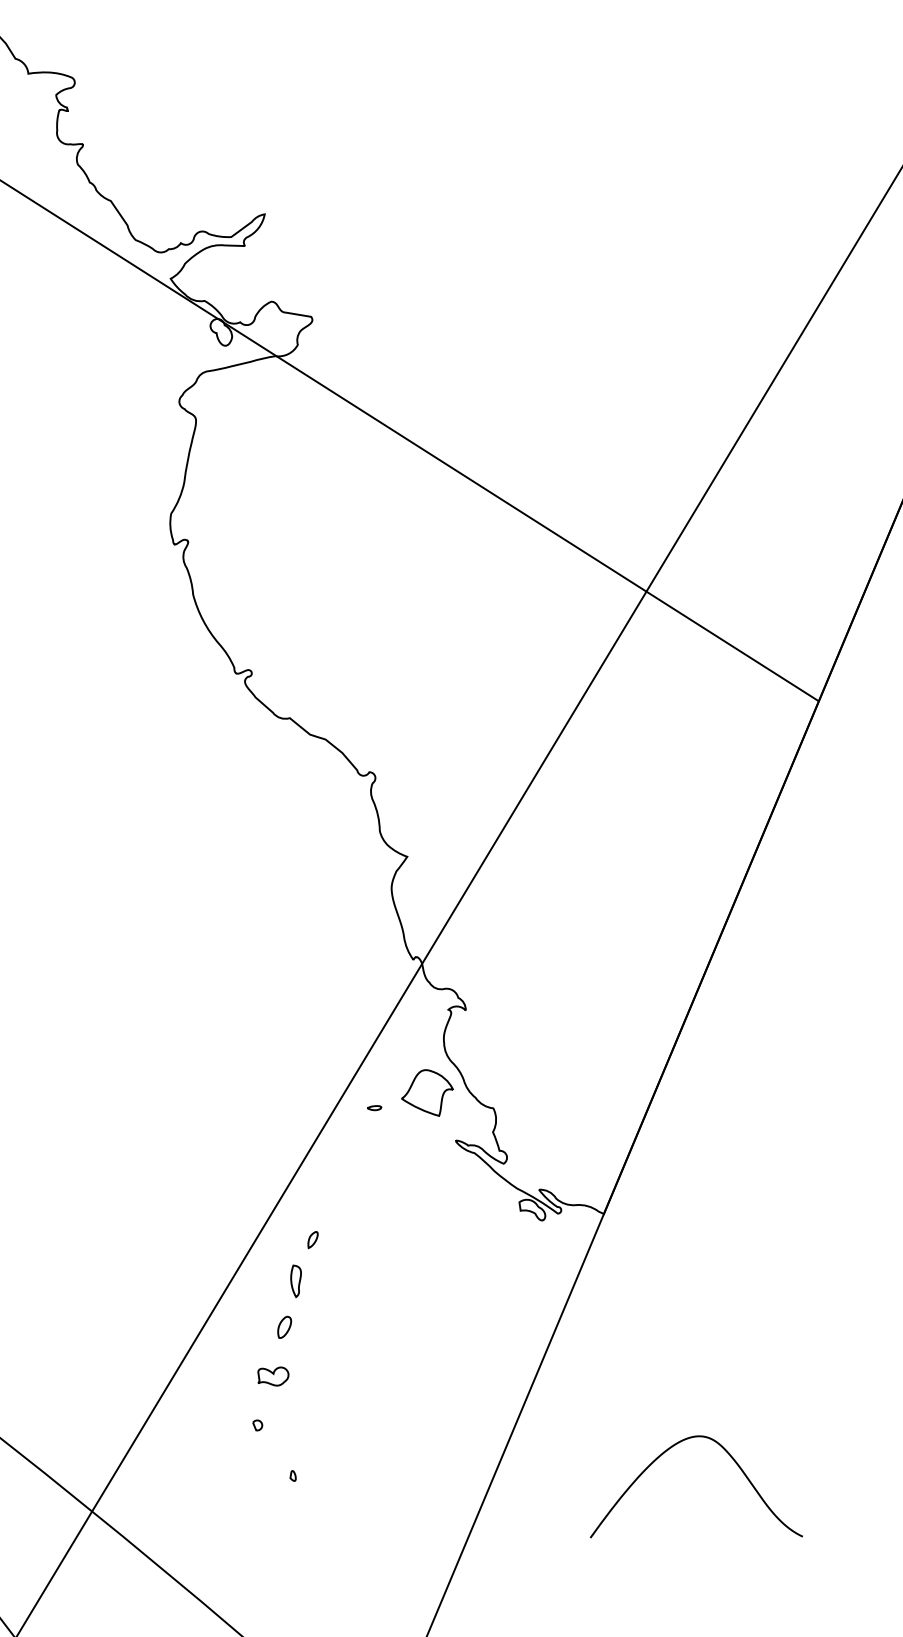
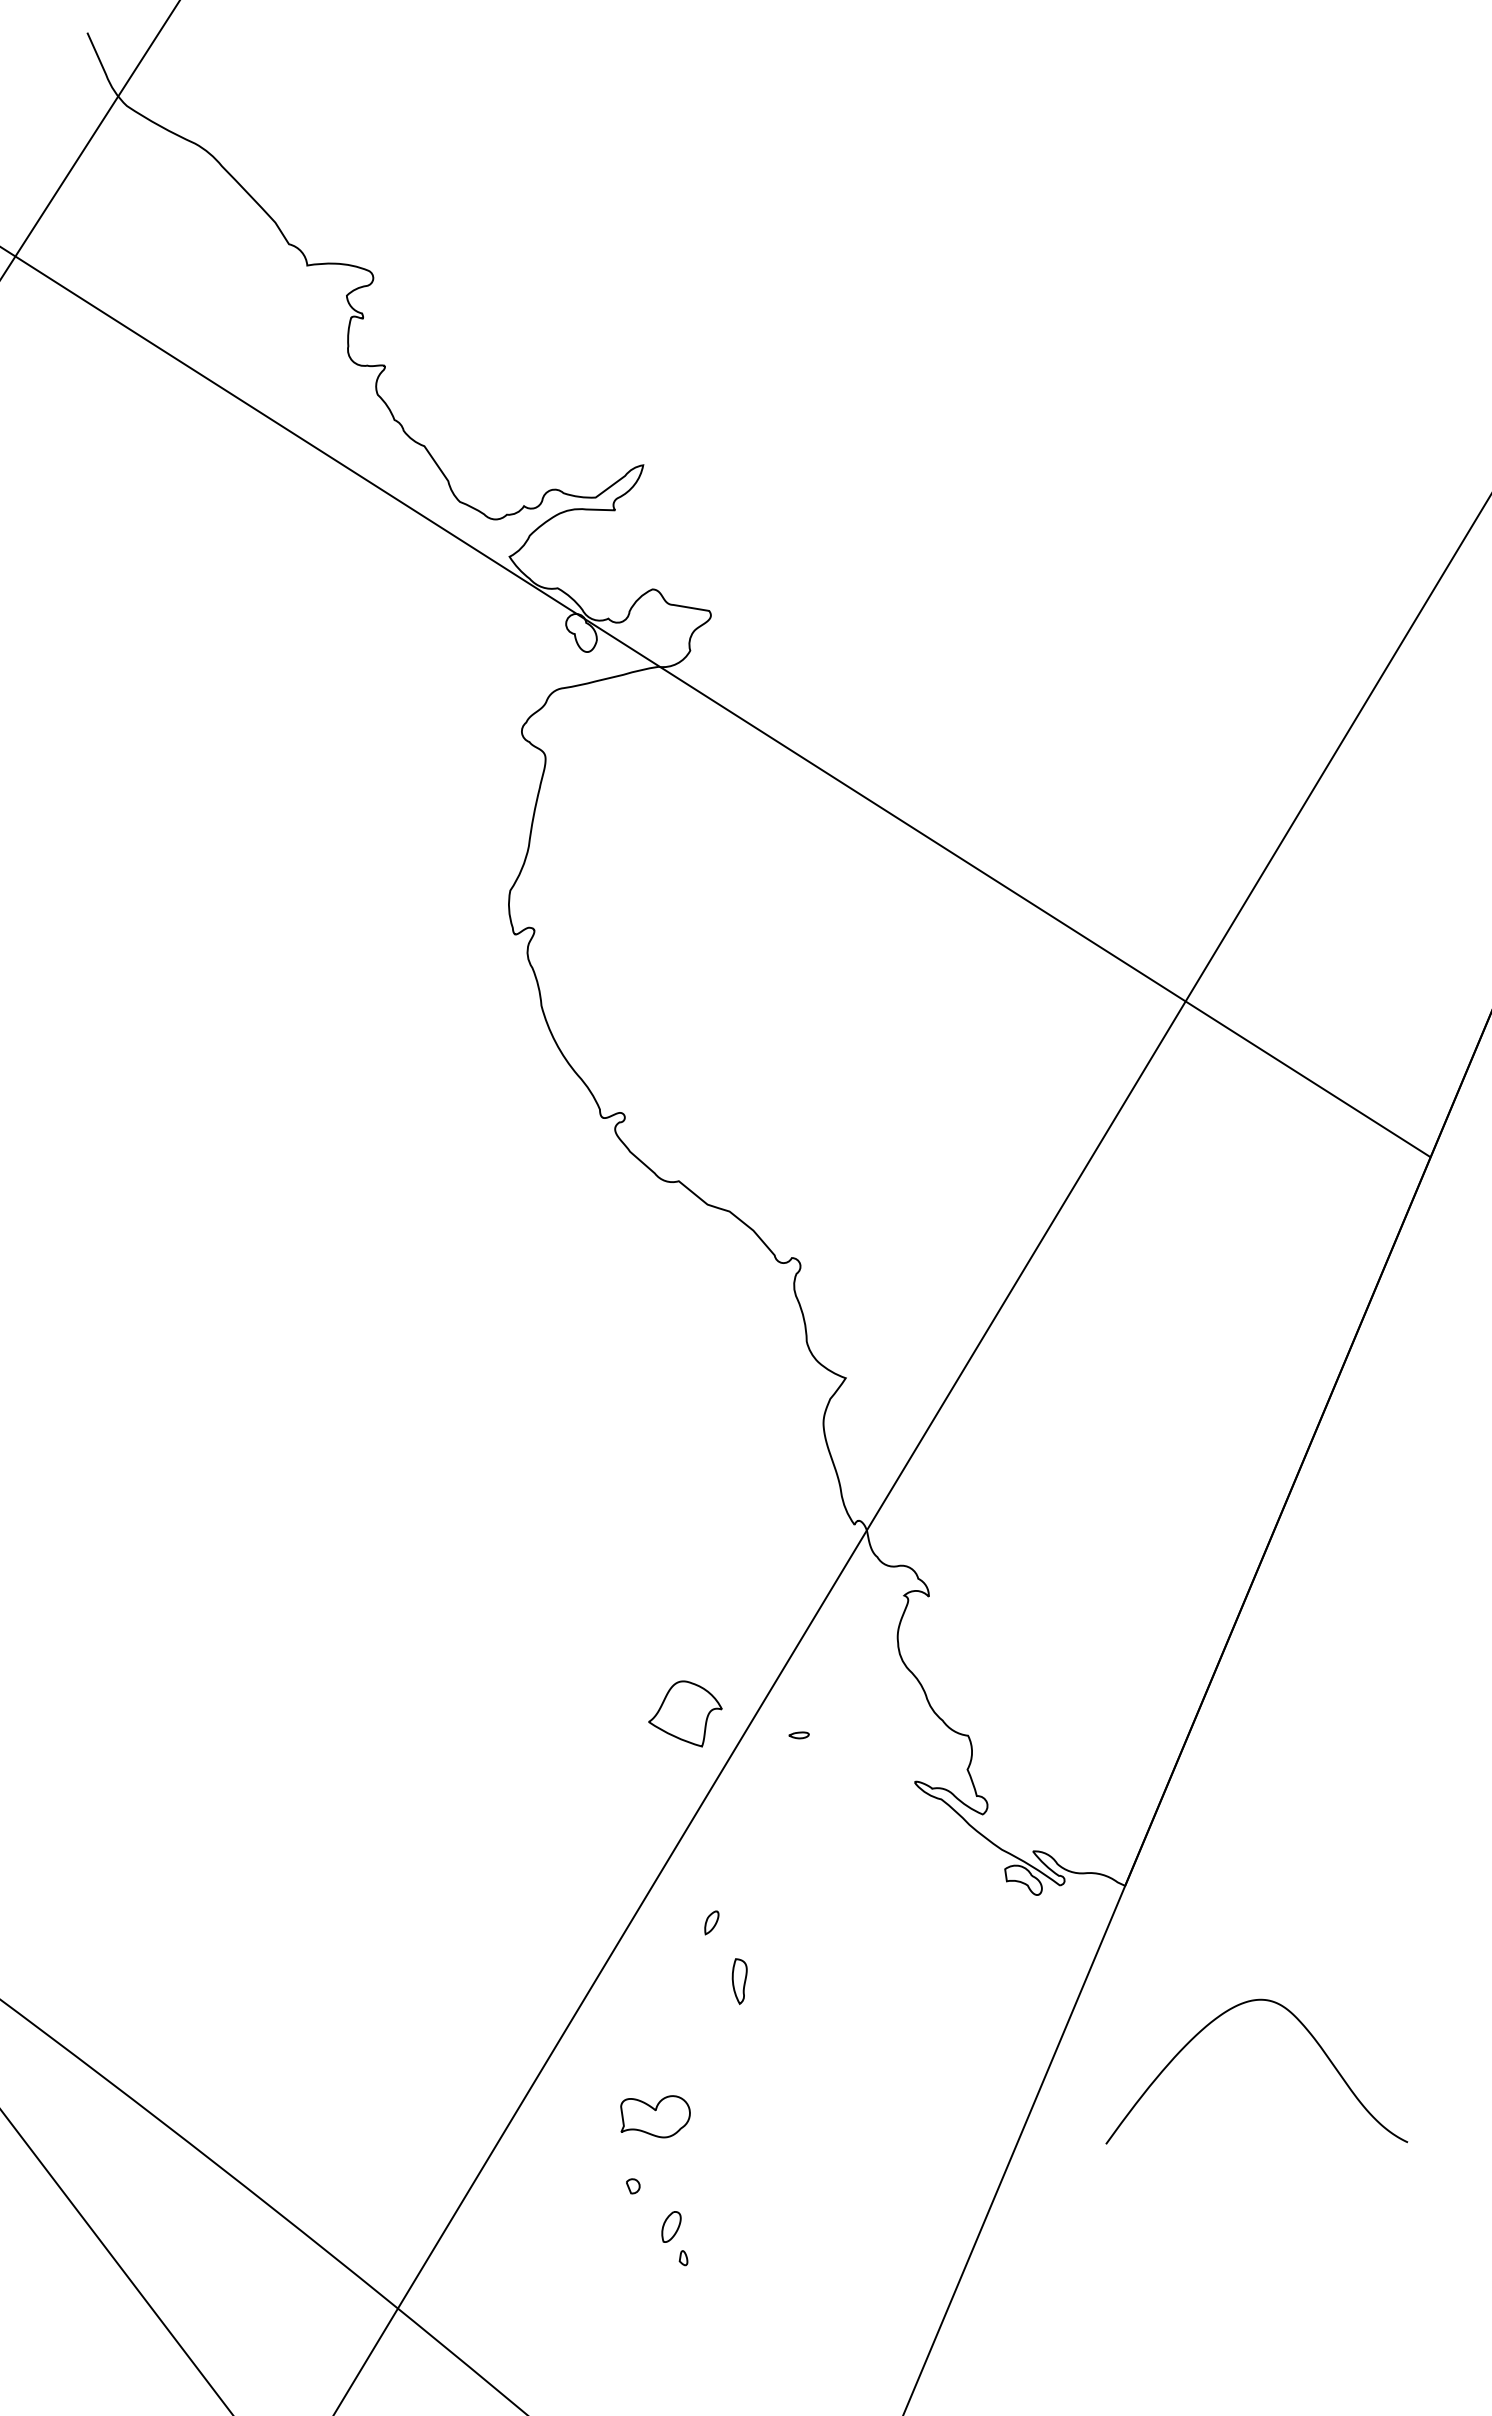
part: (427, 1092) -> (685, 1713), moved
part: (295, 1281) -> (739, 1981), moved
part: (284, 1327) -> (671, 2226), moved
part: (273, 1376) -> (655, 2116), size x1.6
curve: (730, 1456) -> (1304, 2028), moved

